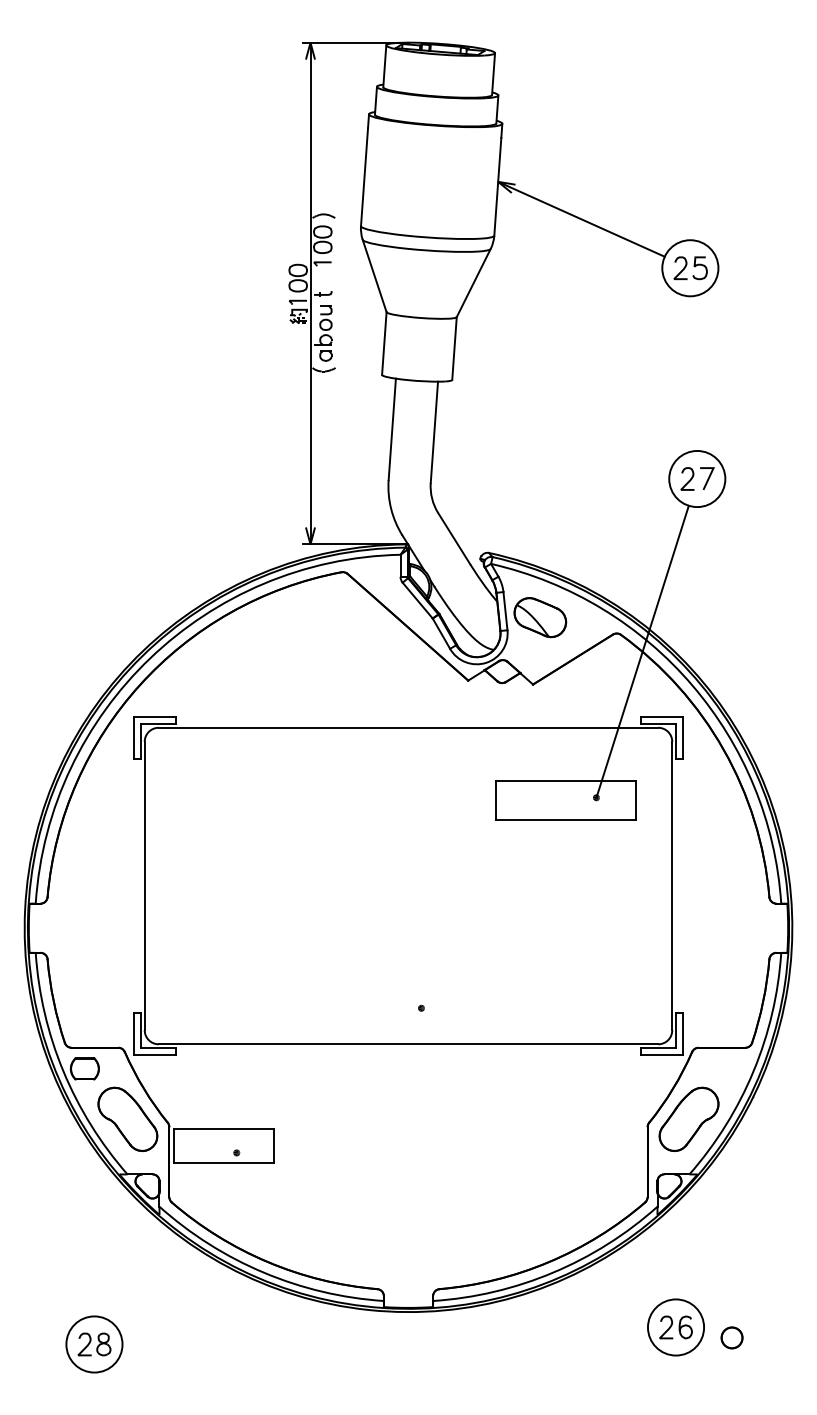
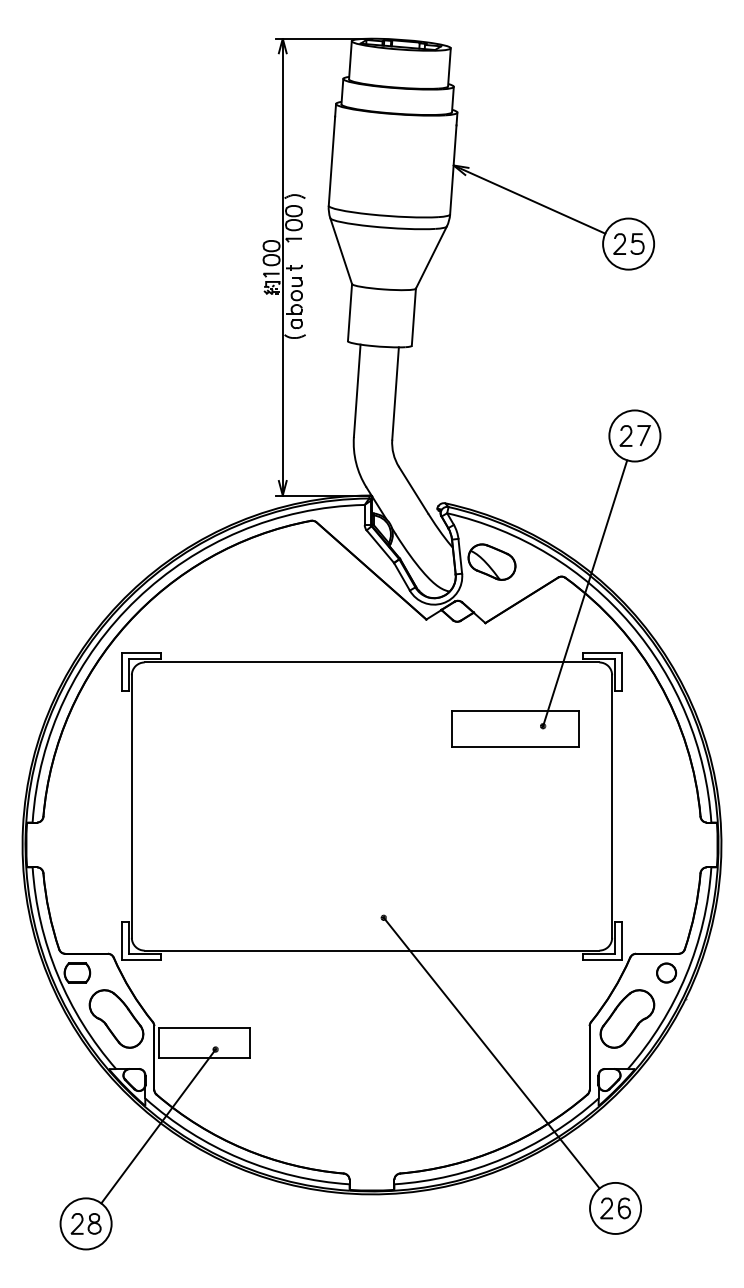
line: (539, 1156) -> (491, 1052), added
line: (173, 1236) -> (158, 1125), added
circle: (731, 1337) -> (666, 972), moved

